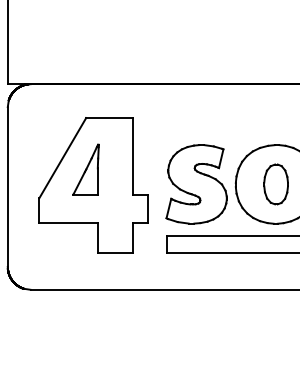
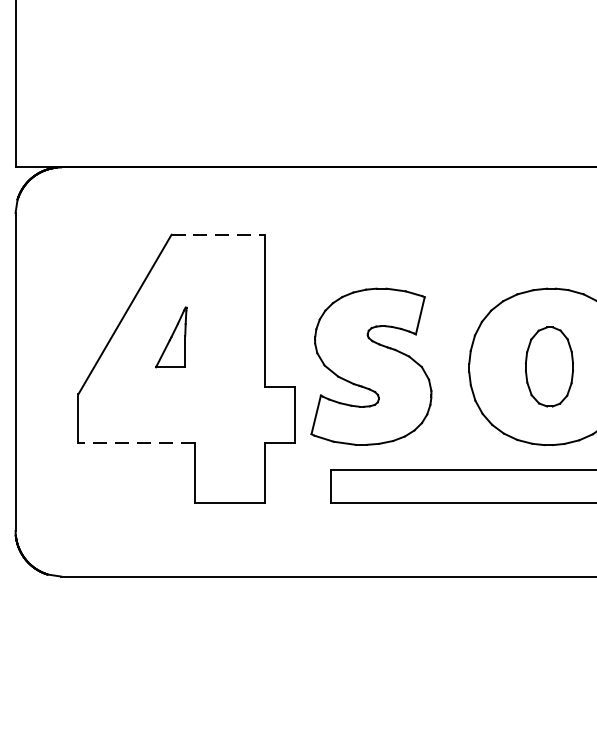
line: (110, 118) -> (219, 235), solid -> dashed
part: (85, 169) -> (170, 337), size x0.6
part: (196, 184) -> (371, 367), moved
line: (68, 222) -> (136, 442), solid -> dashed

